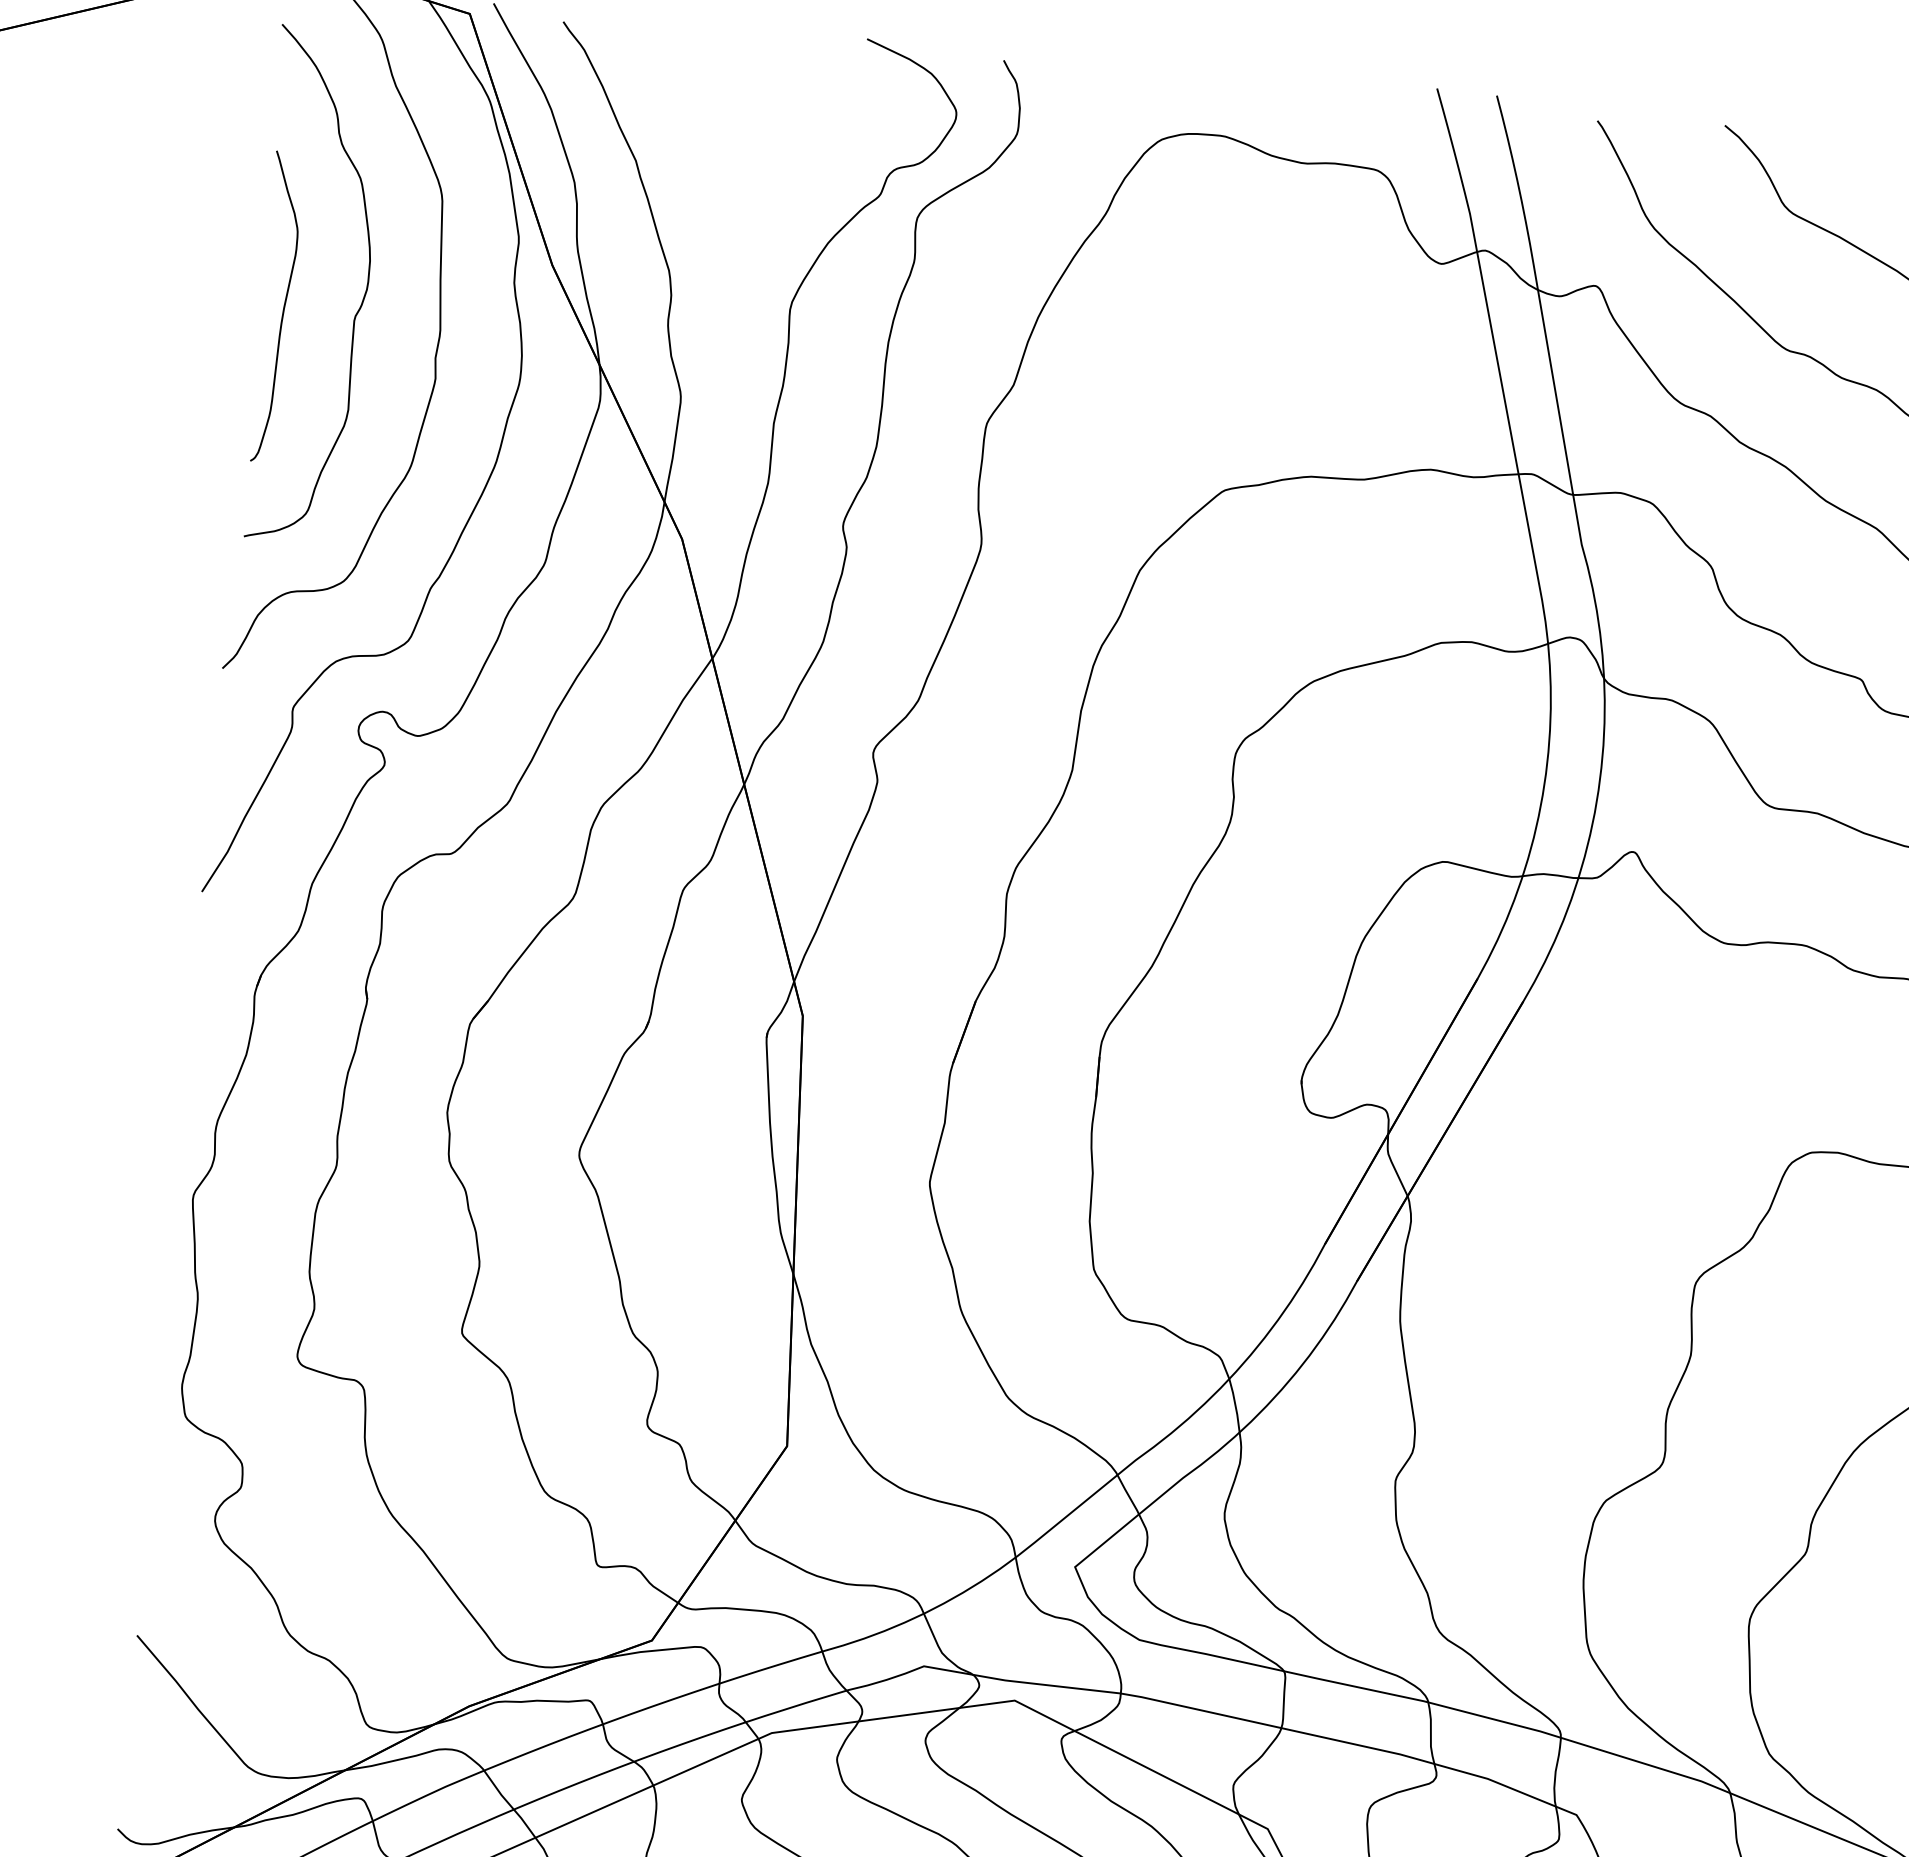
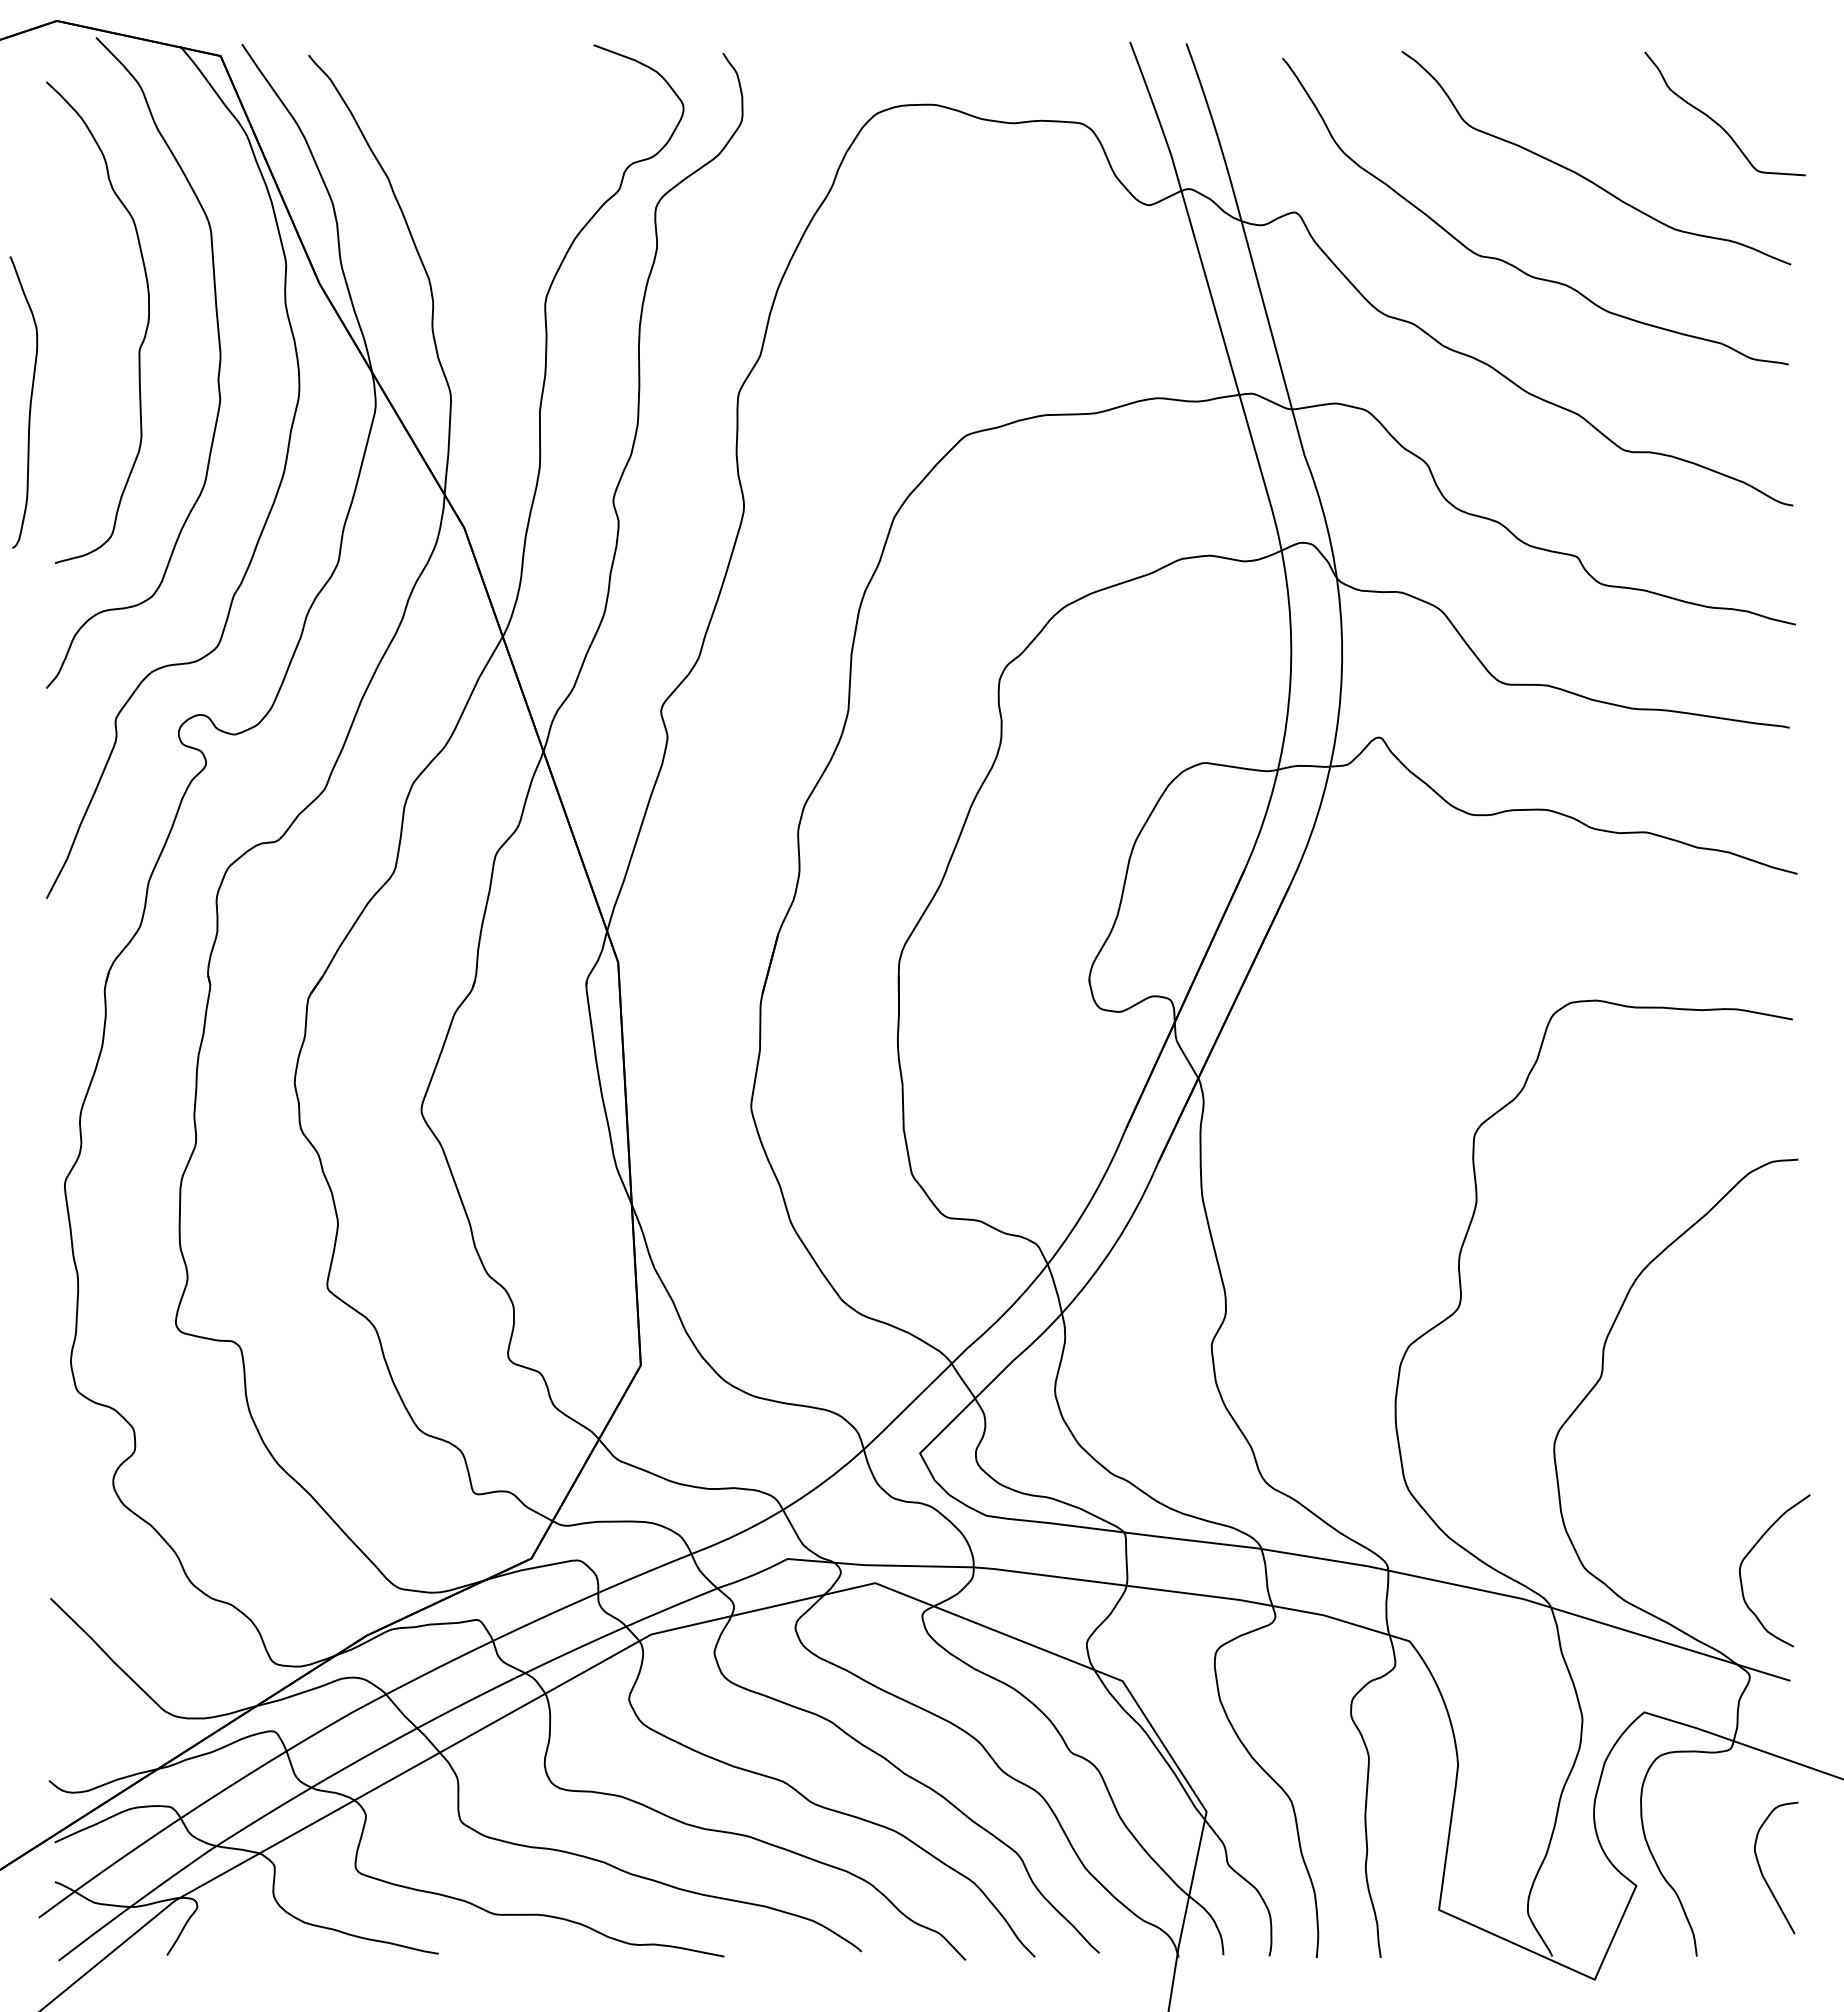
curve: (282, 307) -> (29, 402), moved

